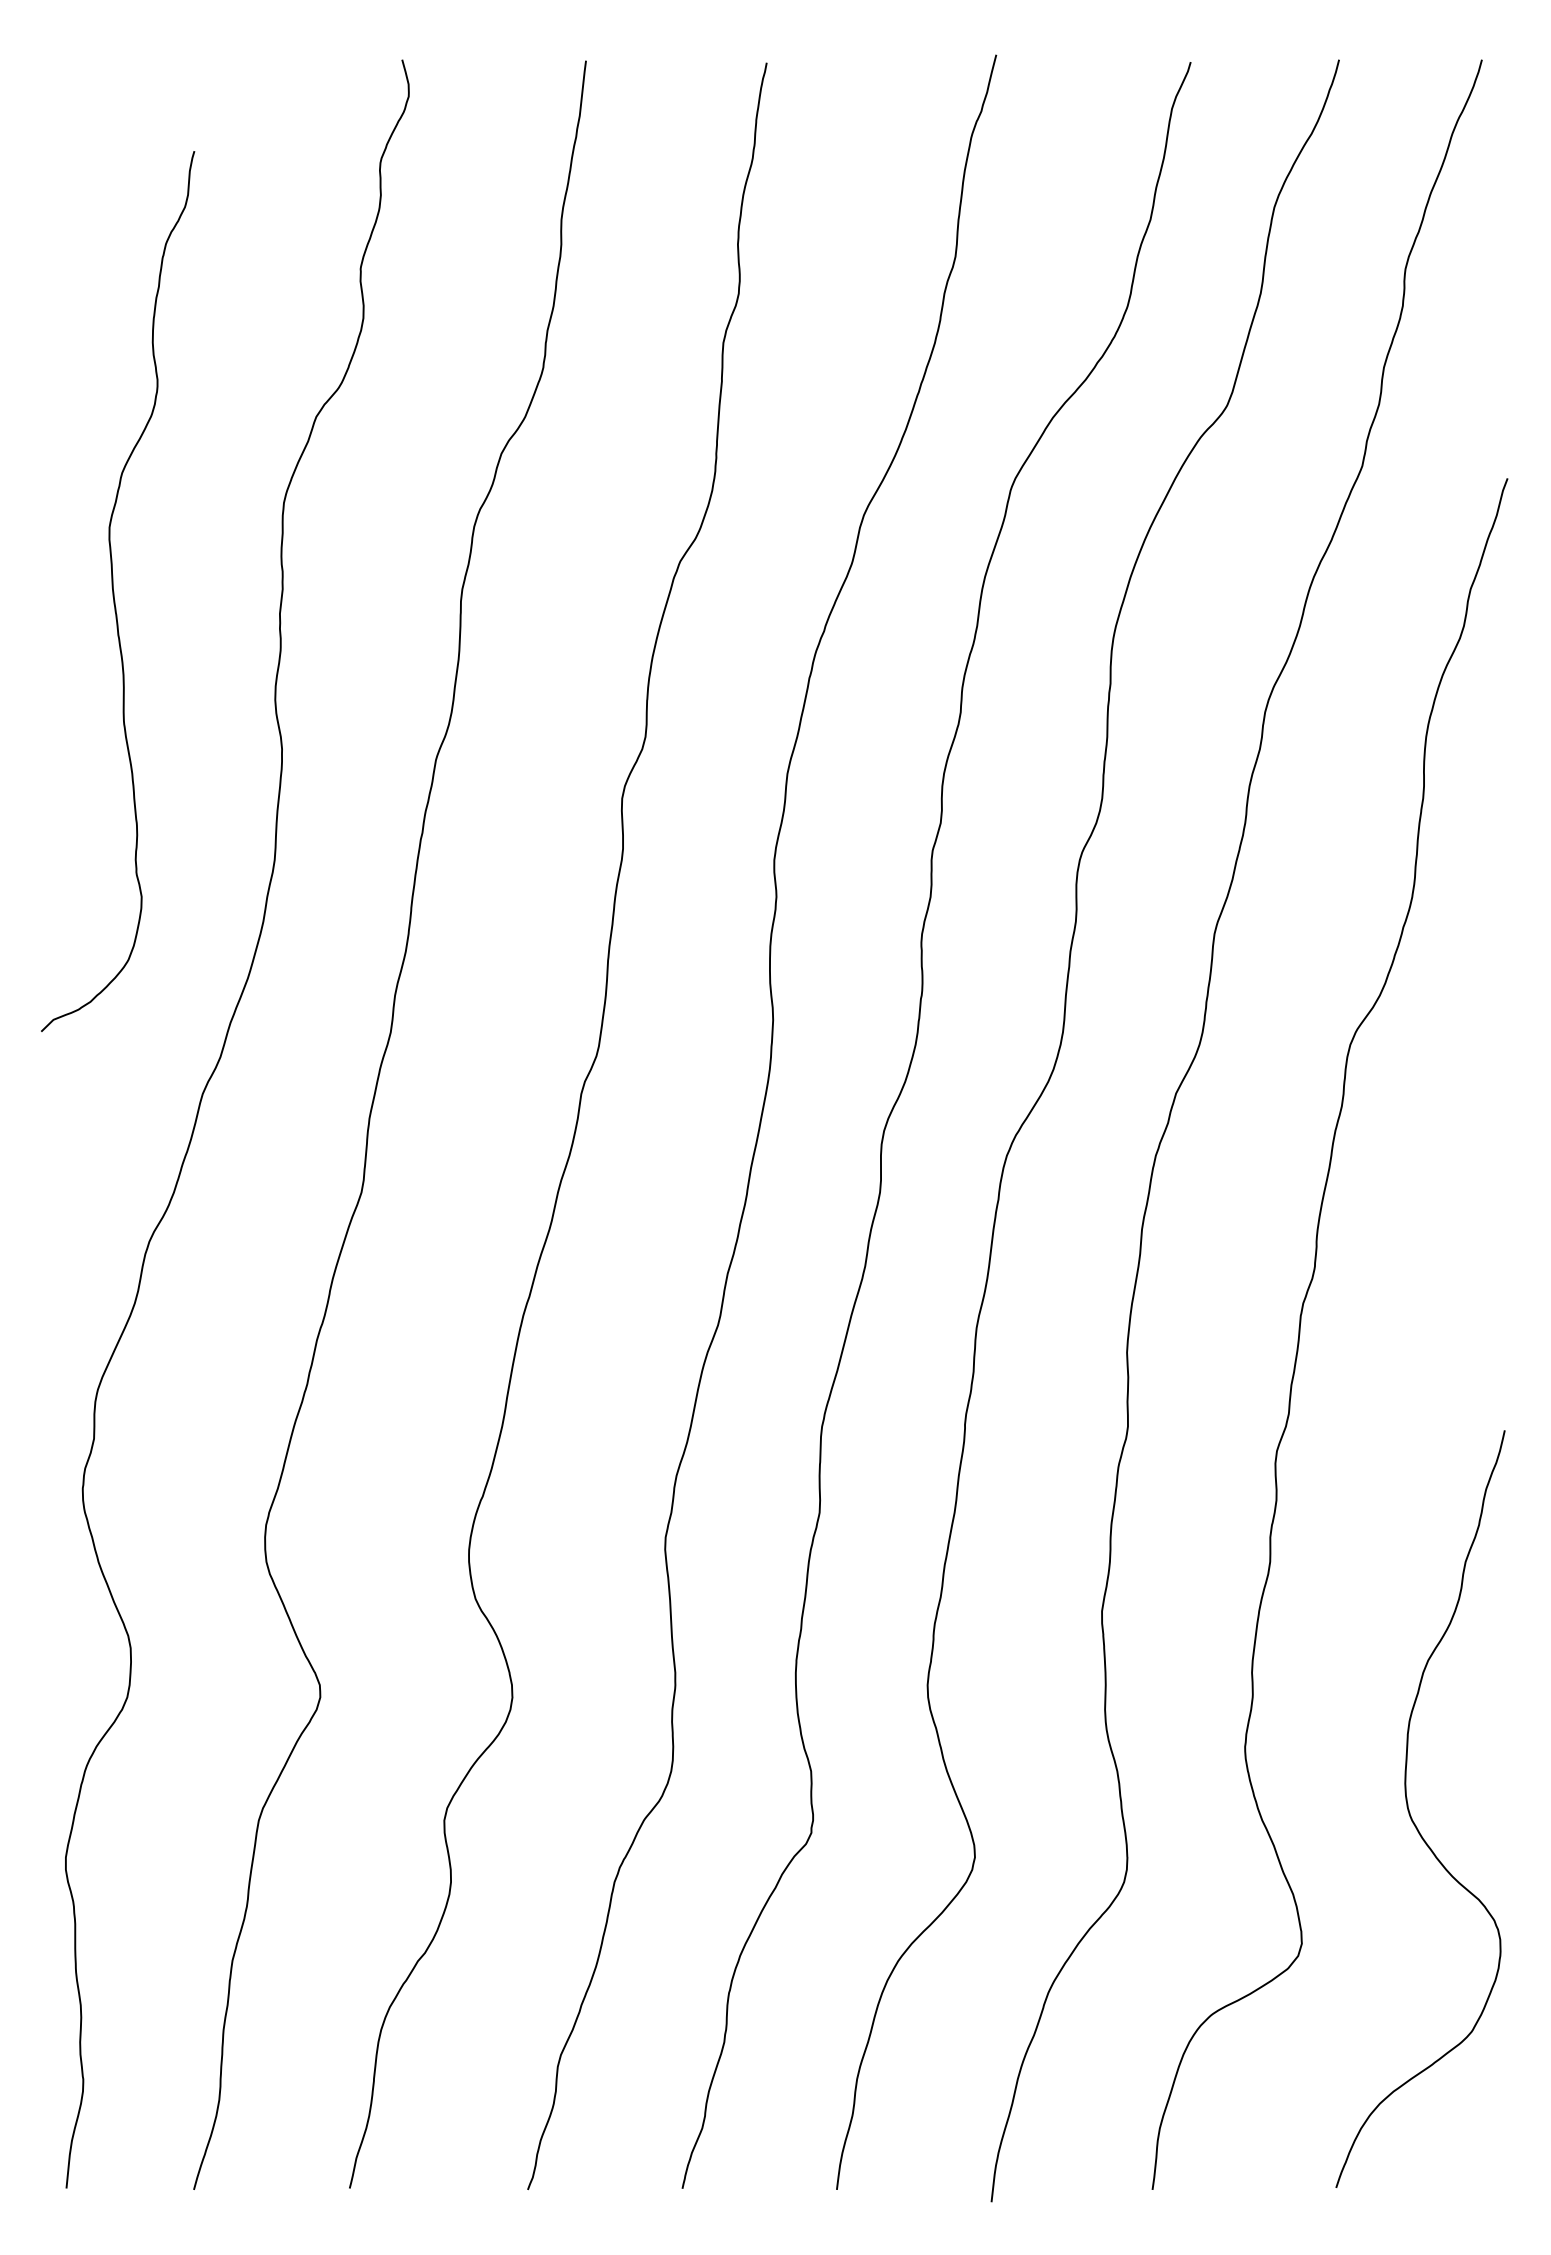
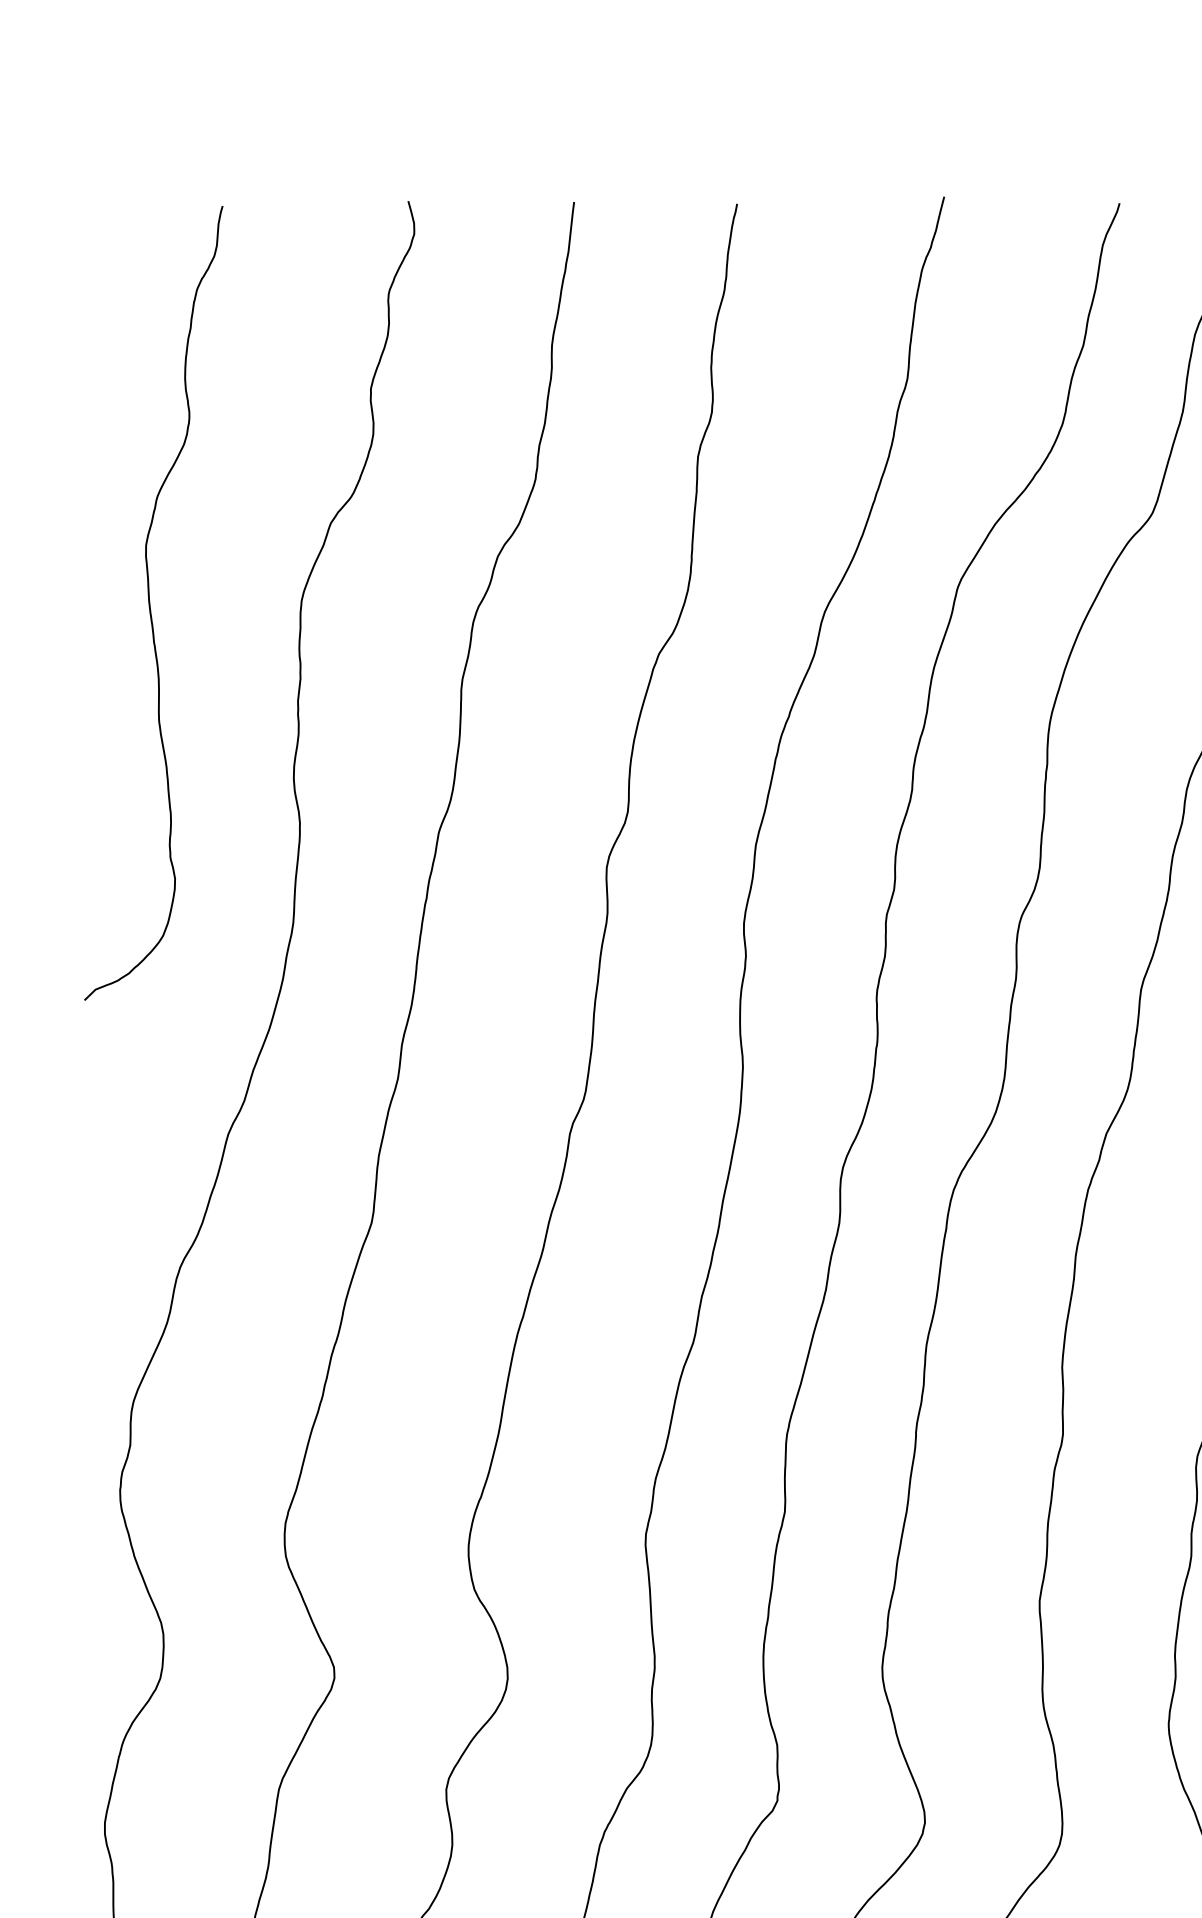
curve: (114, 591) -> (150, 603), moved

